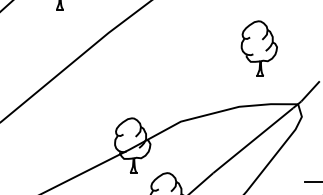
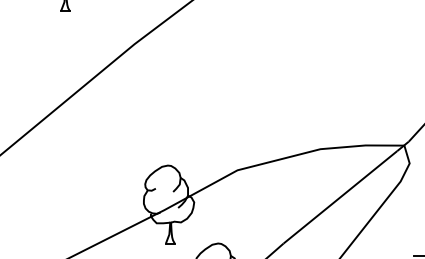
part: (258, 48) -> (347, 66), removed

